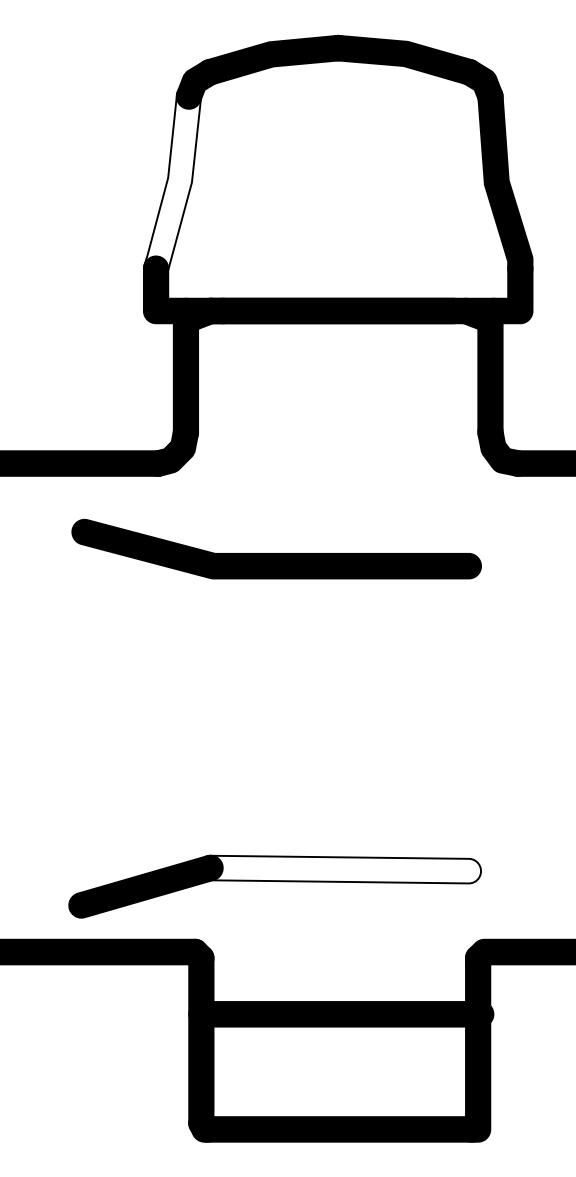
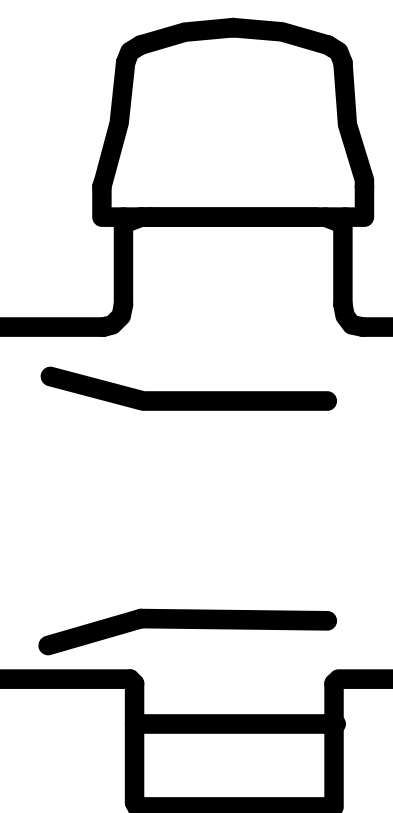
fill: (172, 182) -> (113, 124), added
fill: (339, 869) -> (234, 619), added

